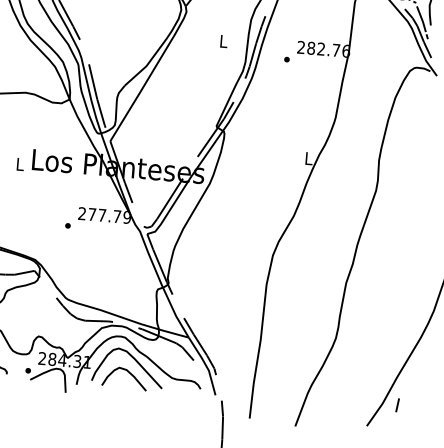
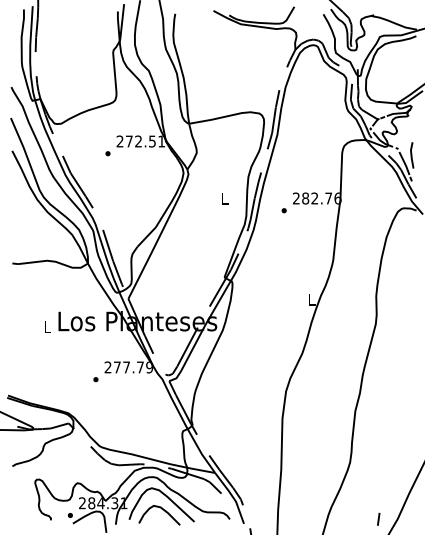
line: (397, 404) -> (378, 518), moved

